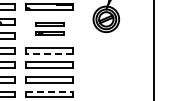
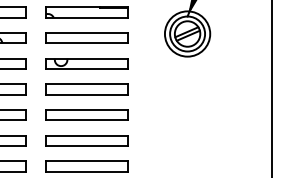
part: (49, 28) -> (87, 50), size x1.67
line: (49, 53) -> (87, 94), dashed -> solid
line: (50, 91) -> (88, 161), dashed -> solid

